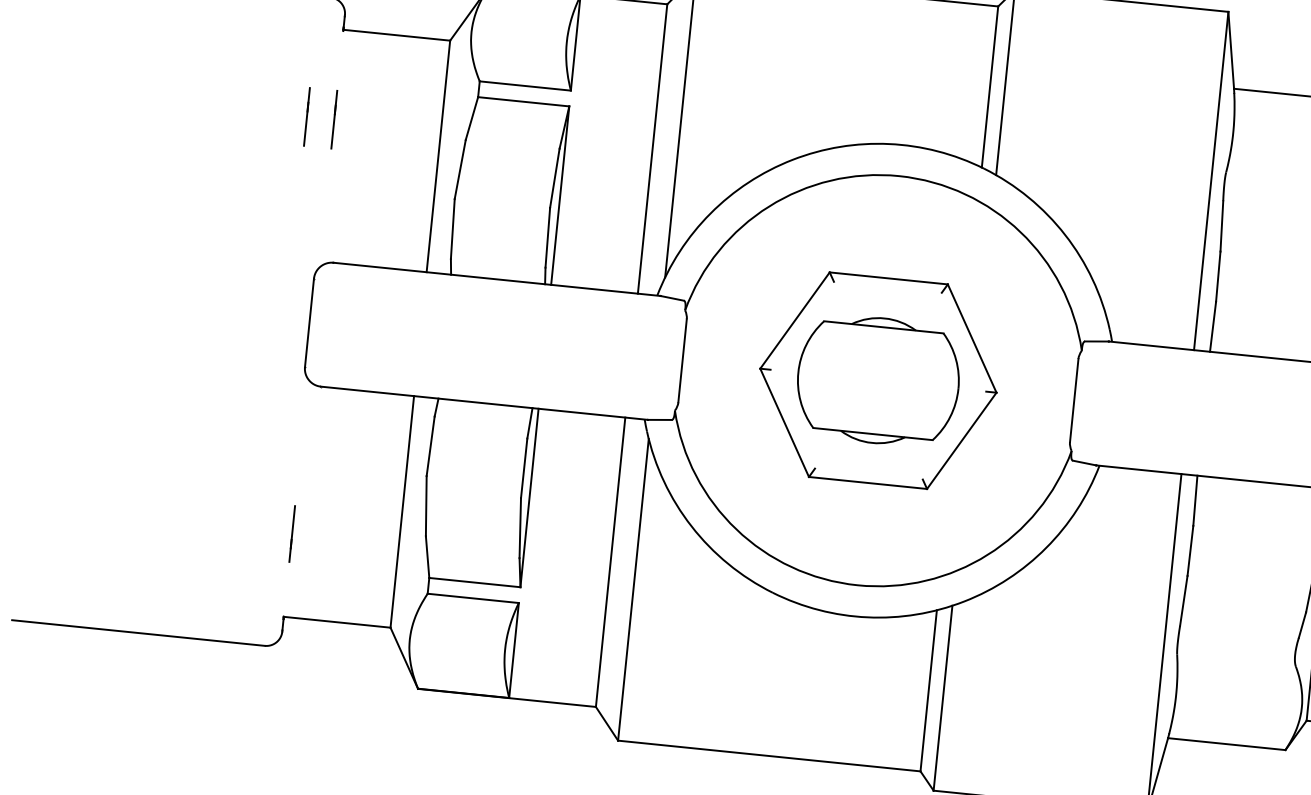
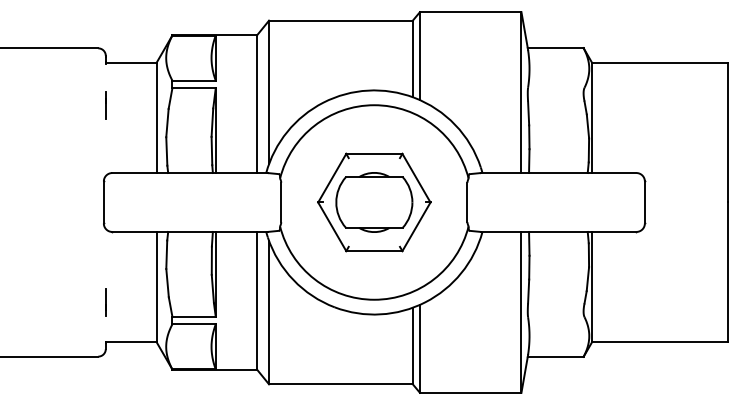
line: (306, 116) -> (92, 105), removed

